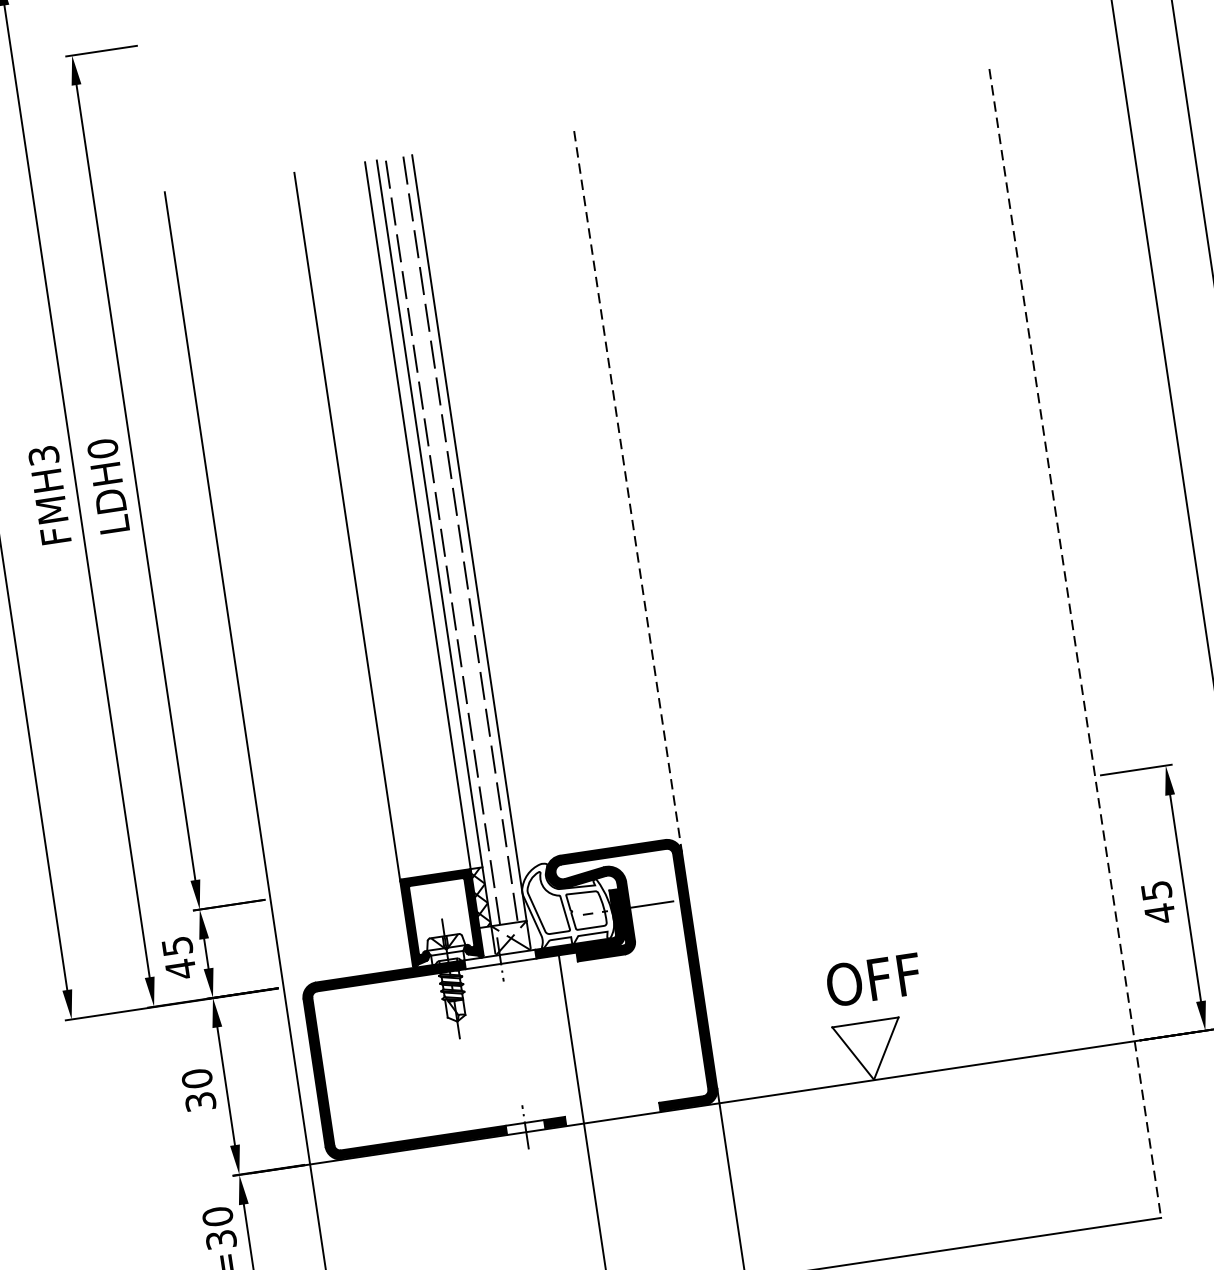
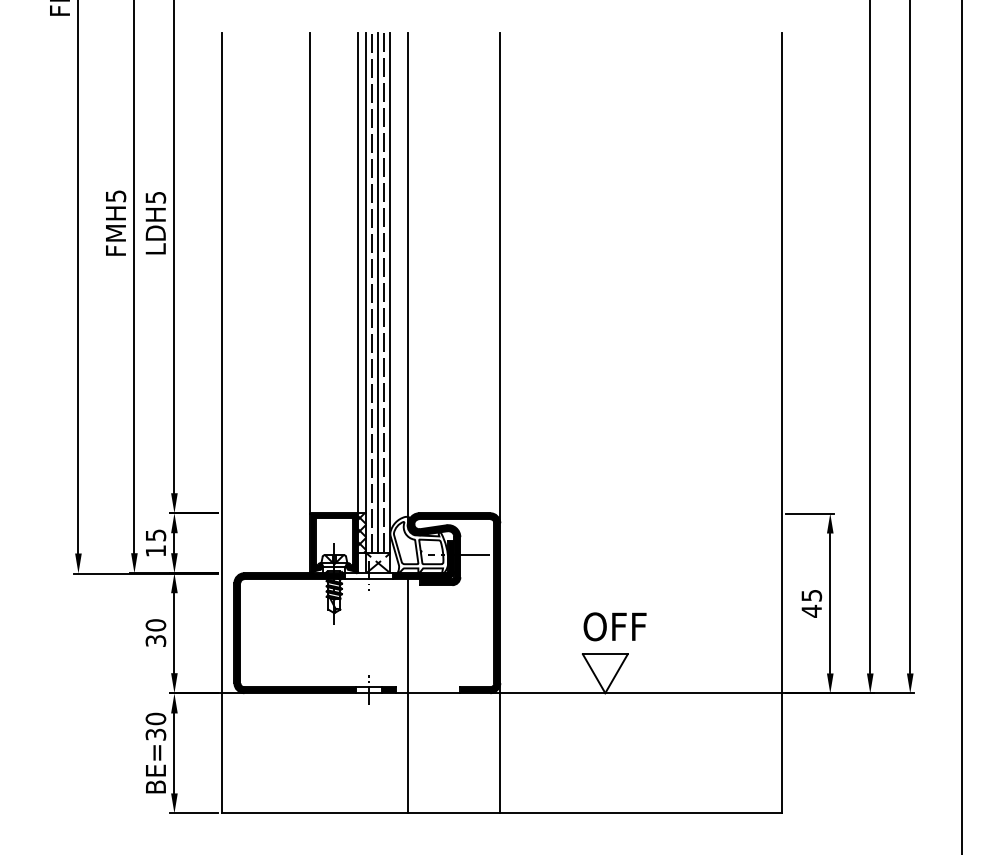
text: (102, 448) -> (155, 197), LDH0 -> LDH5
text: (43, 454) -> (115, 195), FMH3 -> FMH5
line: (628, 492) -> (500, 278), dashed -> solid
line: (492, 512) -> (408, 278), added
line: (451, 541) -> (378, 293), added
line: (1075, 643) -> (782, 423), dashed -> solid
text: (180, 968) -> (155, 550), 45 -> 15

